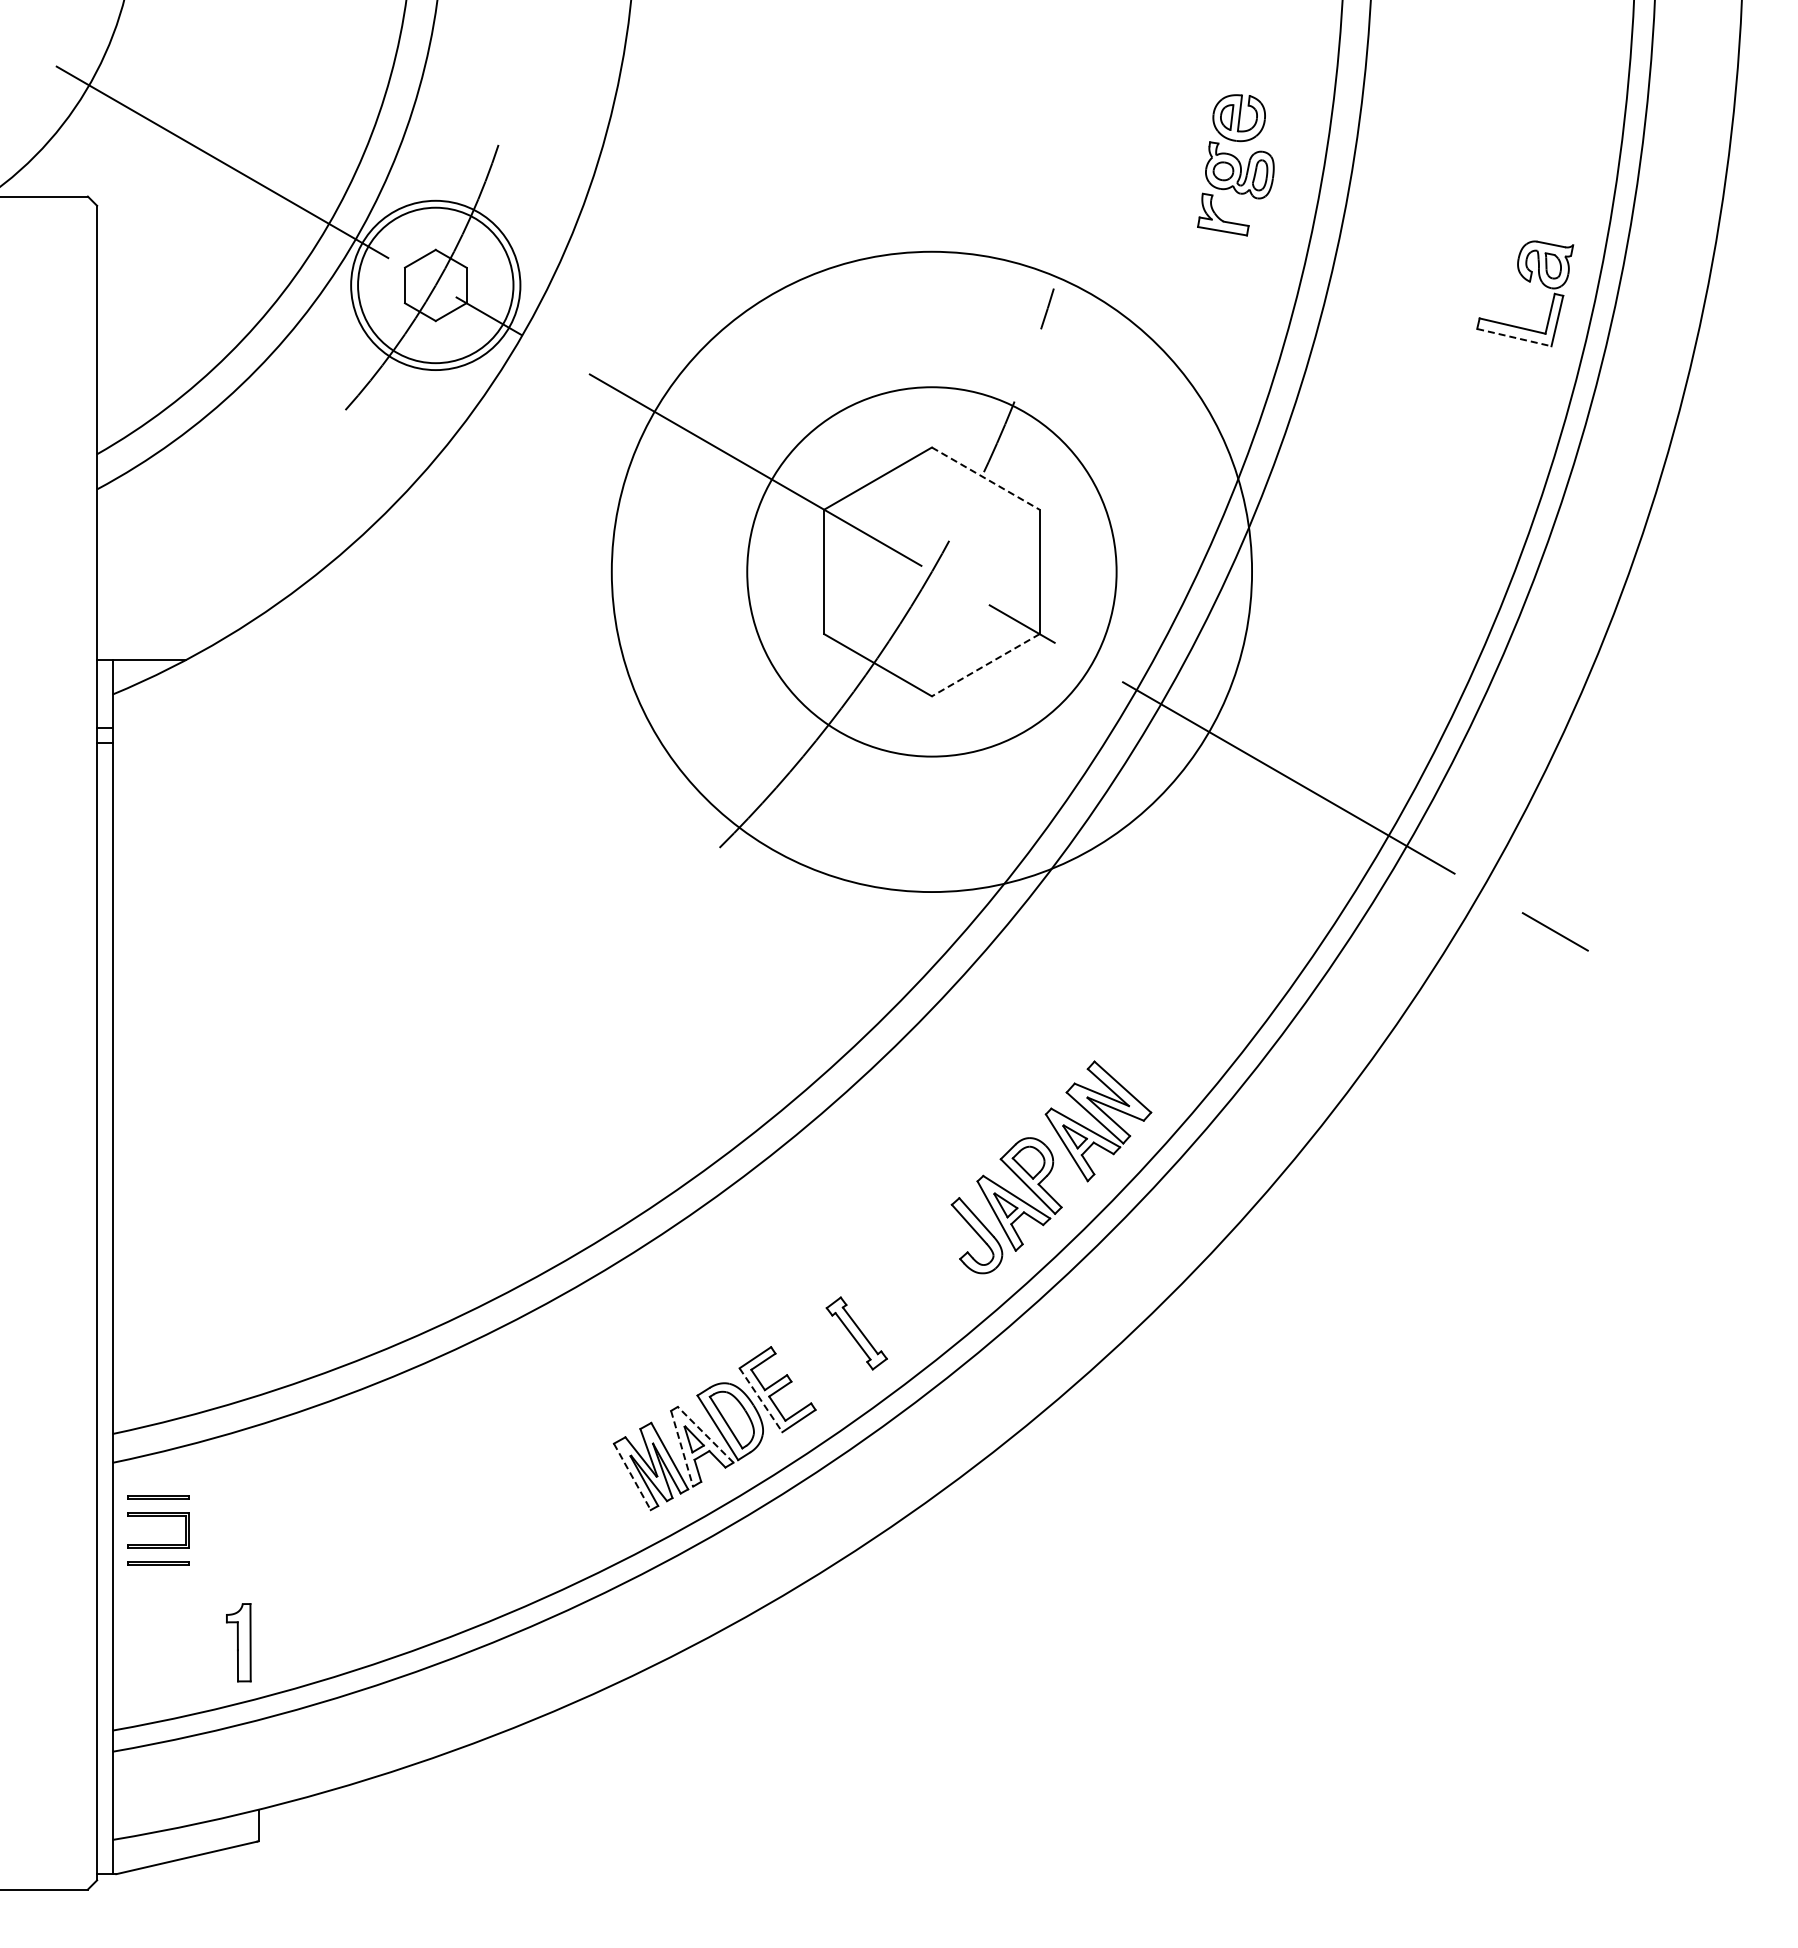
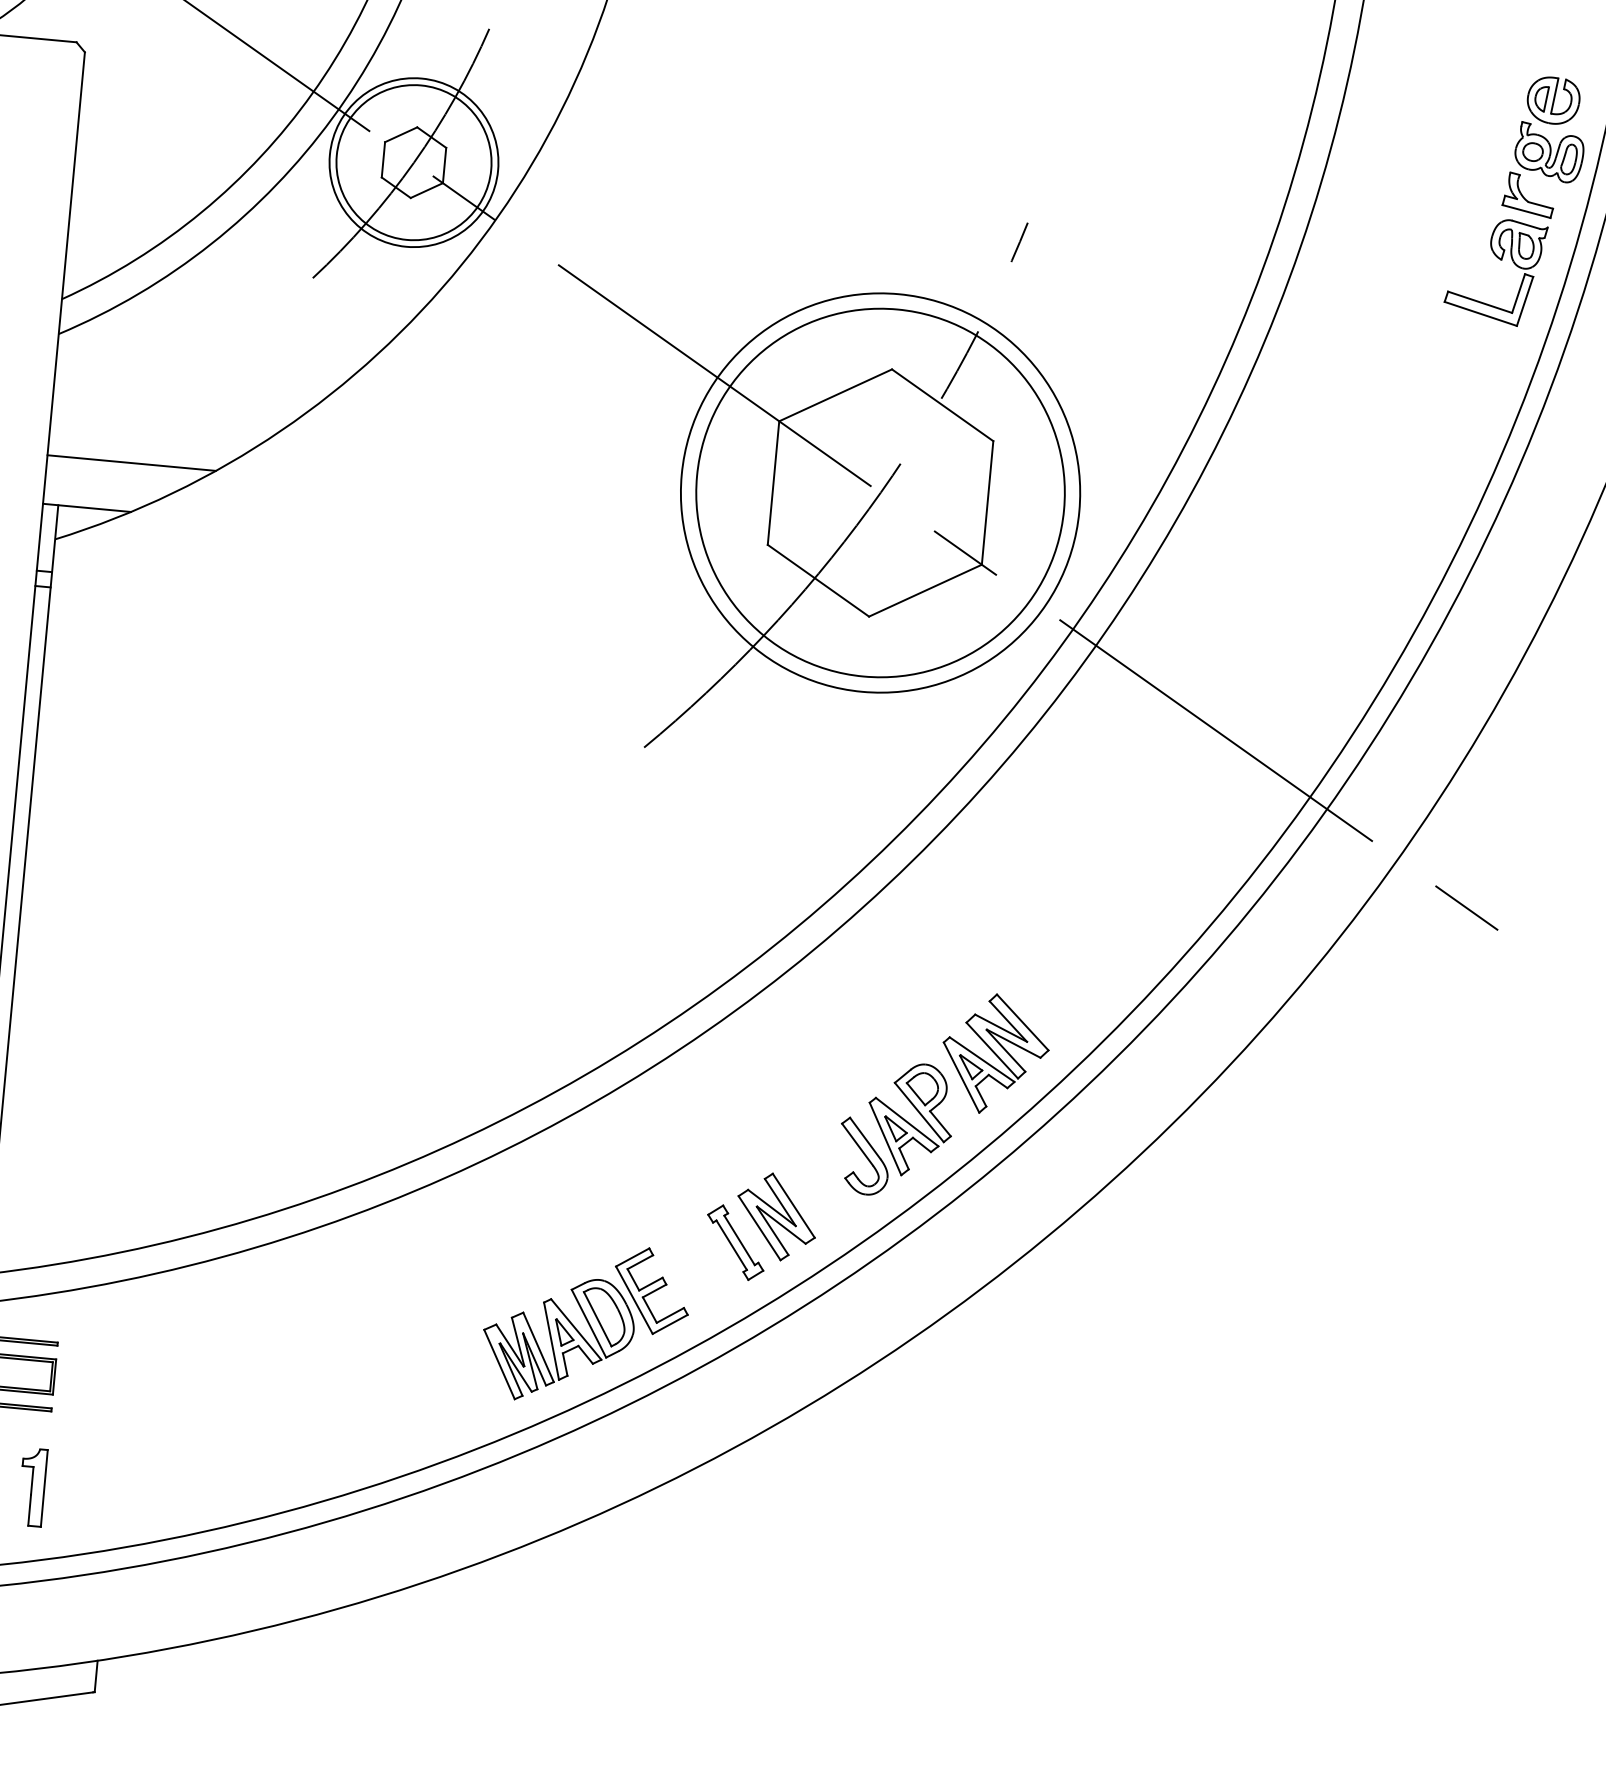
part: (1235, 165) -> (1545, 147), moved
line: (1514, 337) -> (1480, 313), dashed -> solid
line: (986, 478) -> (943, 405), dashed -> solid
circle: (931, 571) -> (880, 492), size x0.62
line: (181, 611) -> (131, 463), added
line: (985, 665) -> (925, 590), dashed -> solid
part: (895, 1303) -> (776, 1216), added
line: (761, 1400) -> (634, 1300), dashed -> solid
line: (705, 1434) -> (576, 1329), dashed -> solid
line: (682, 1449) -> (551, 1341), dashed -> solid
line: (632, 1476) -> (499, 1364), dashed -> solid
part: (238, 1642) -> (32, 1487), moved

